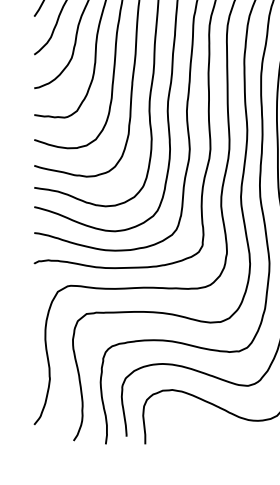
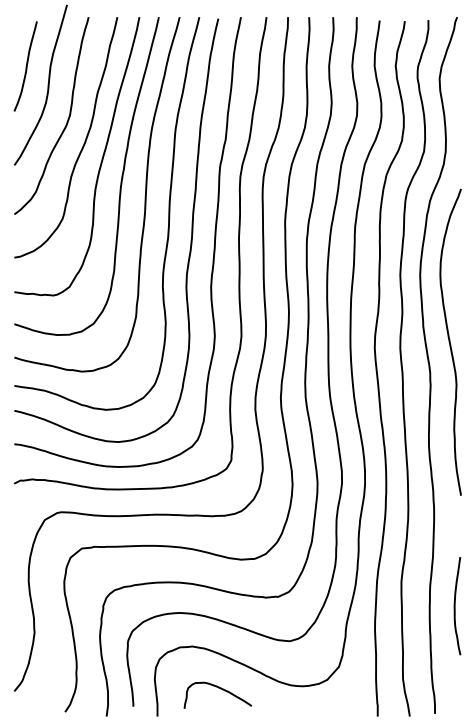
curve: (194, 423) -> (220, 689), added

